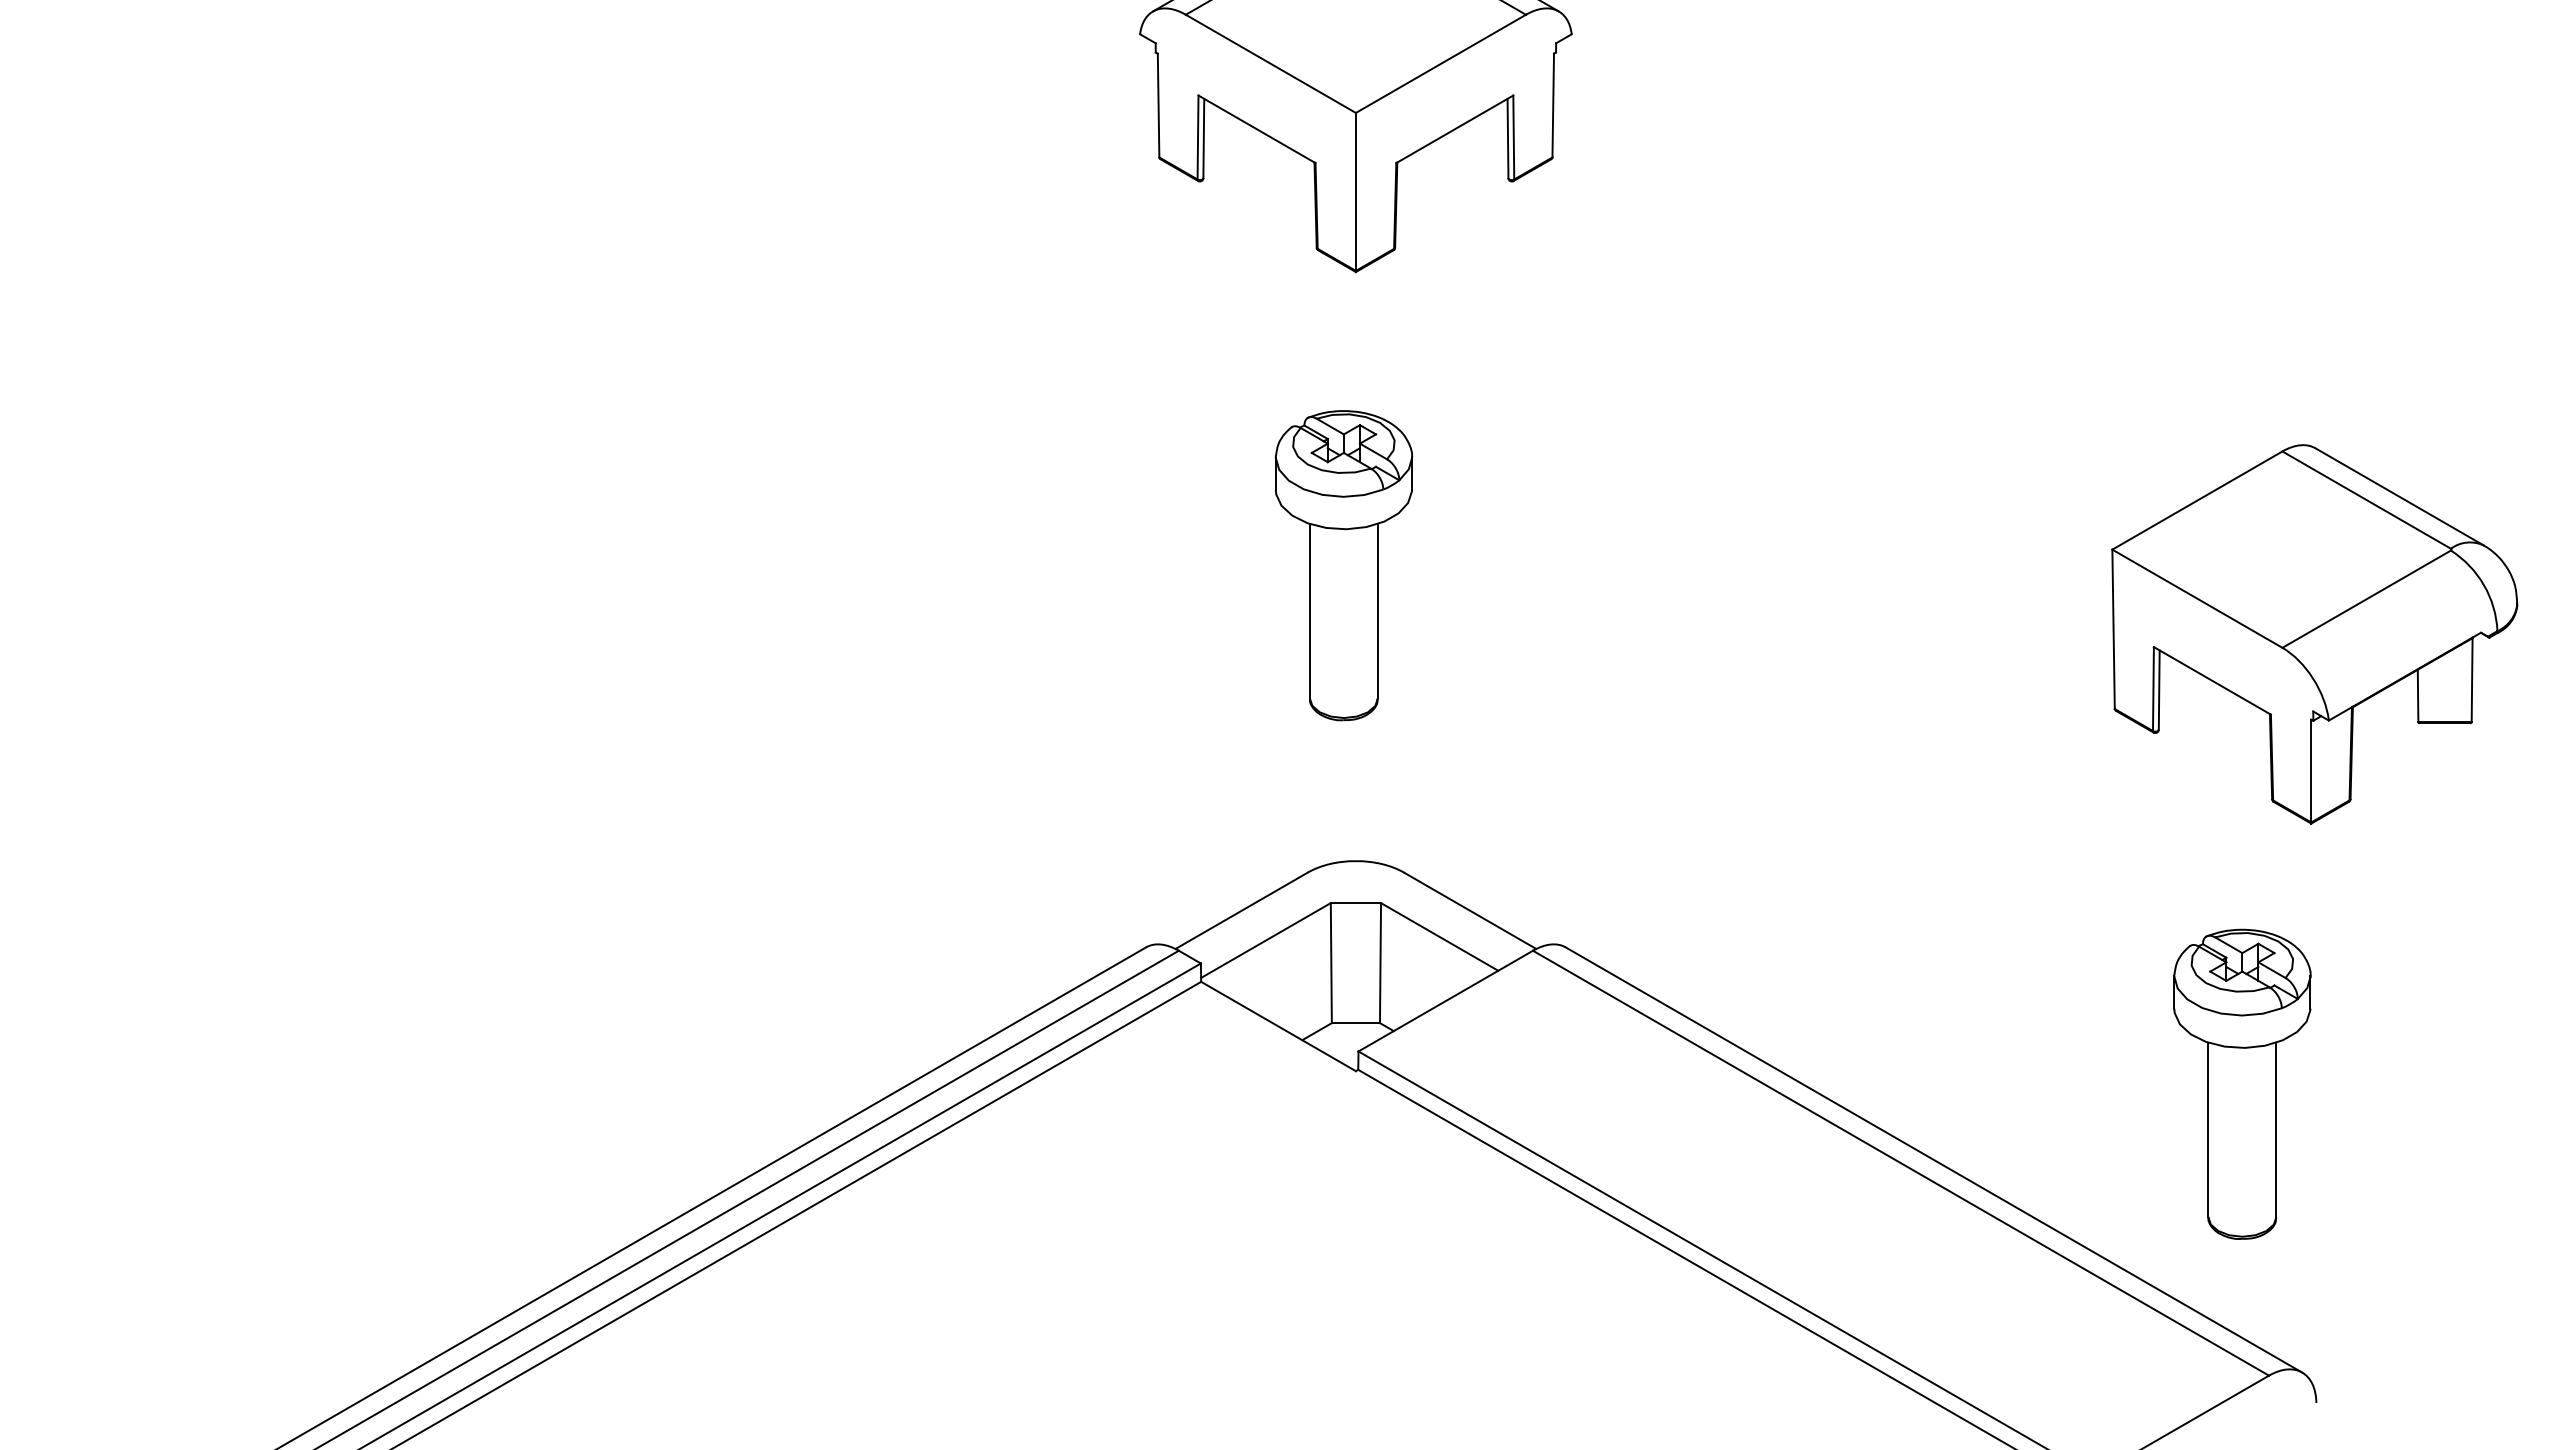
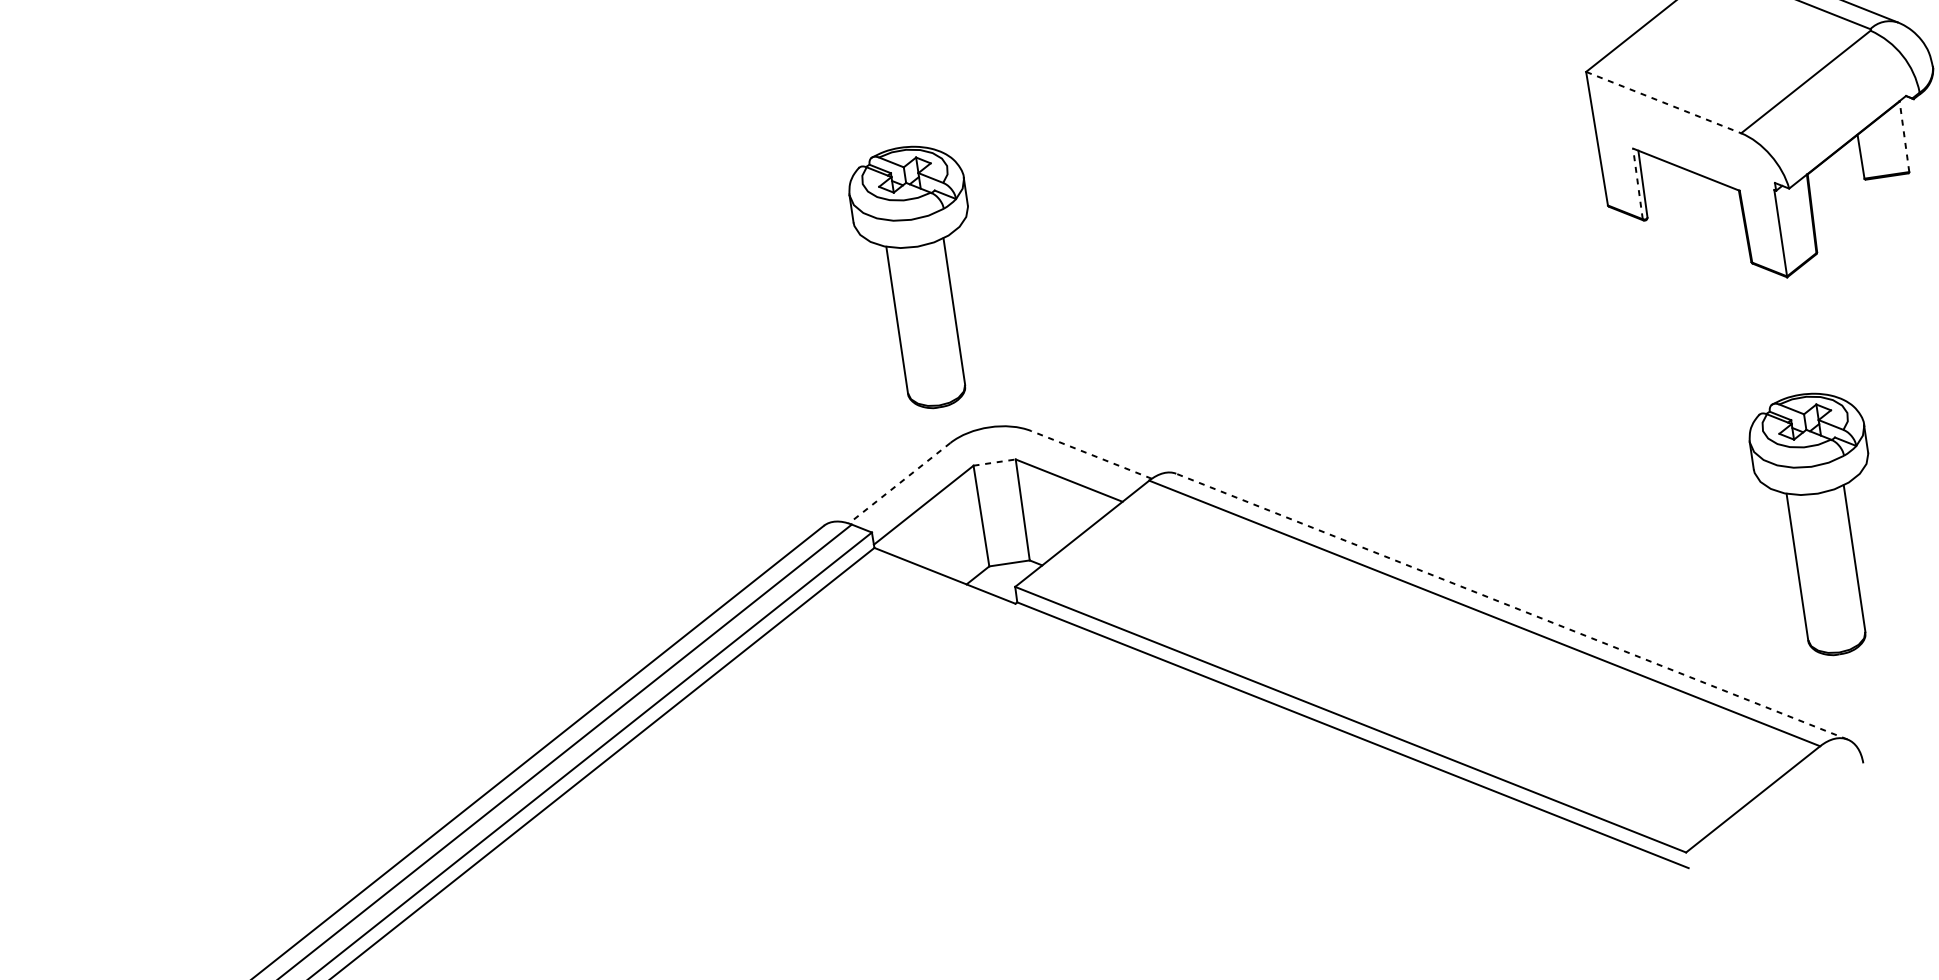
part: (1343, 565) -> (919, 277), moved
line: (2197, 598) -> (1663, 102), solid -> dashed
line: (2472, 680) -> (1904, 137), solid -> dashed
line: (2153, 689) -> (1638, 184), solid -> dashed
line: (1356, 903) -> (995, 462), solid -> dashed
line: (1469, 910) -> (1090, 454), solid -> dashed
line: (1241, 911) -> (899, 483), solid -> dashed
part: (2242, 1083) -> (1820, 523), moved
line: (1933, 1159) -> (1511, 606), solid -> dashed

